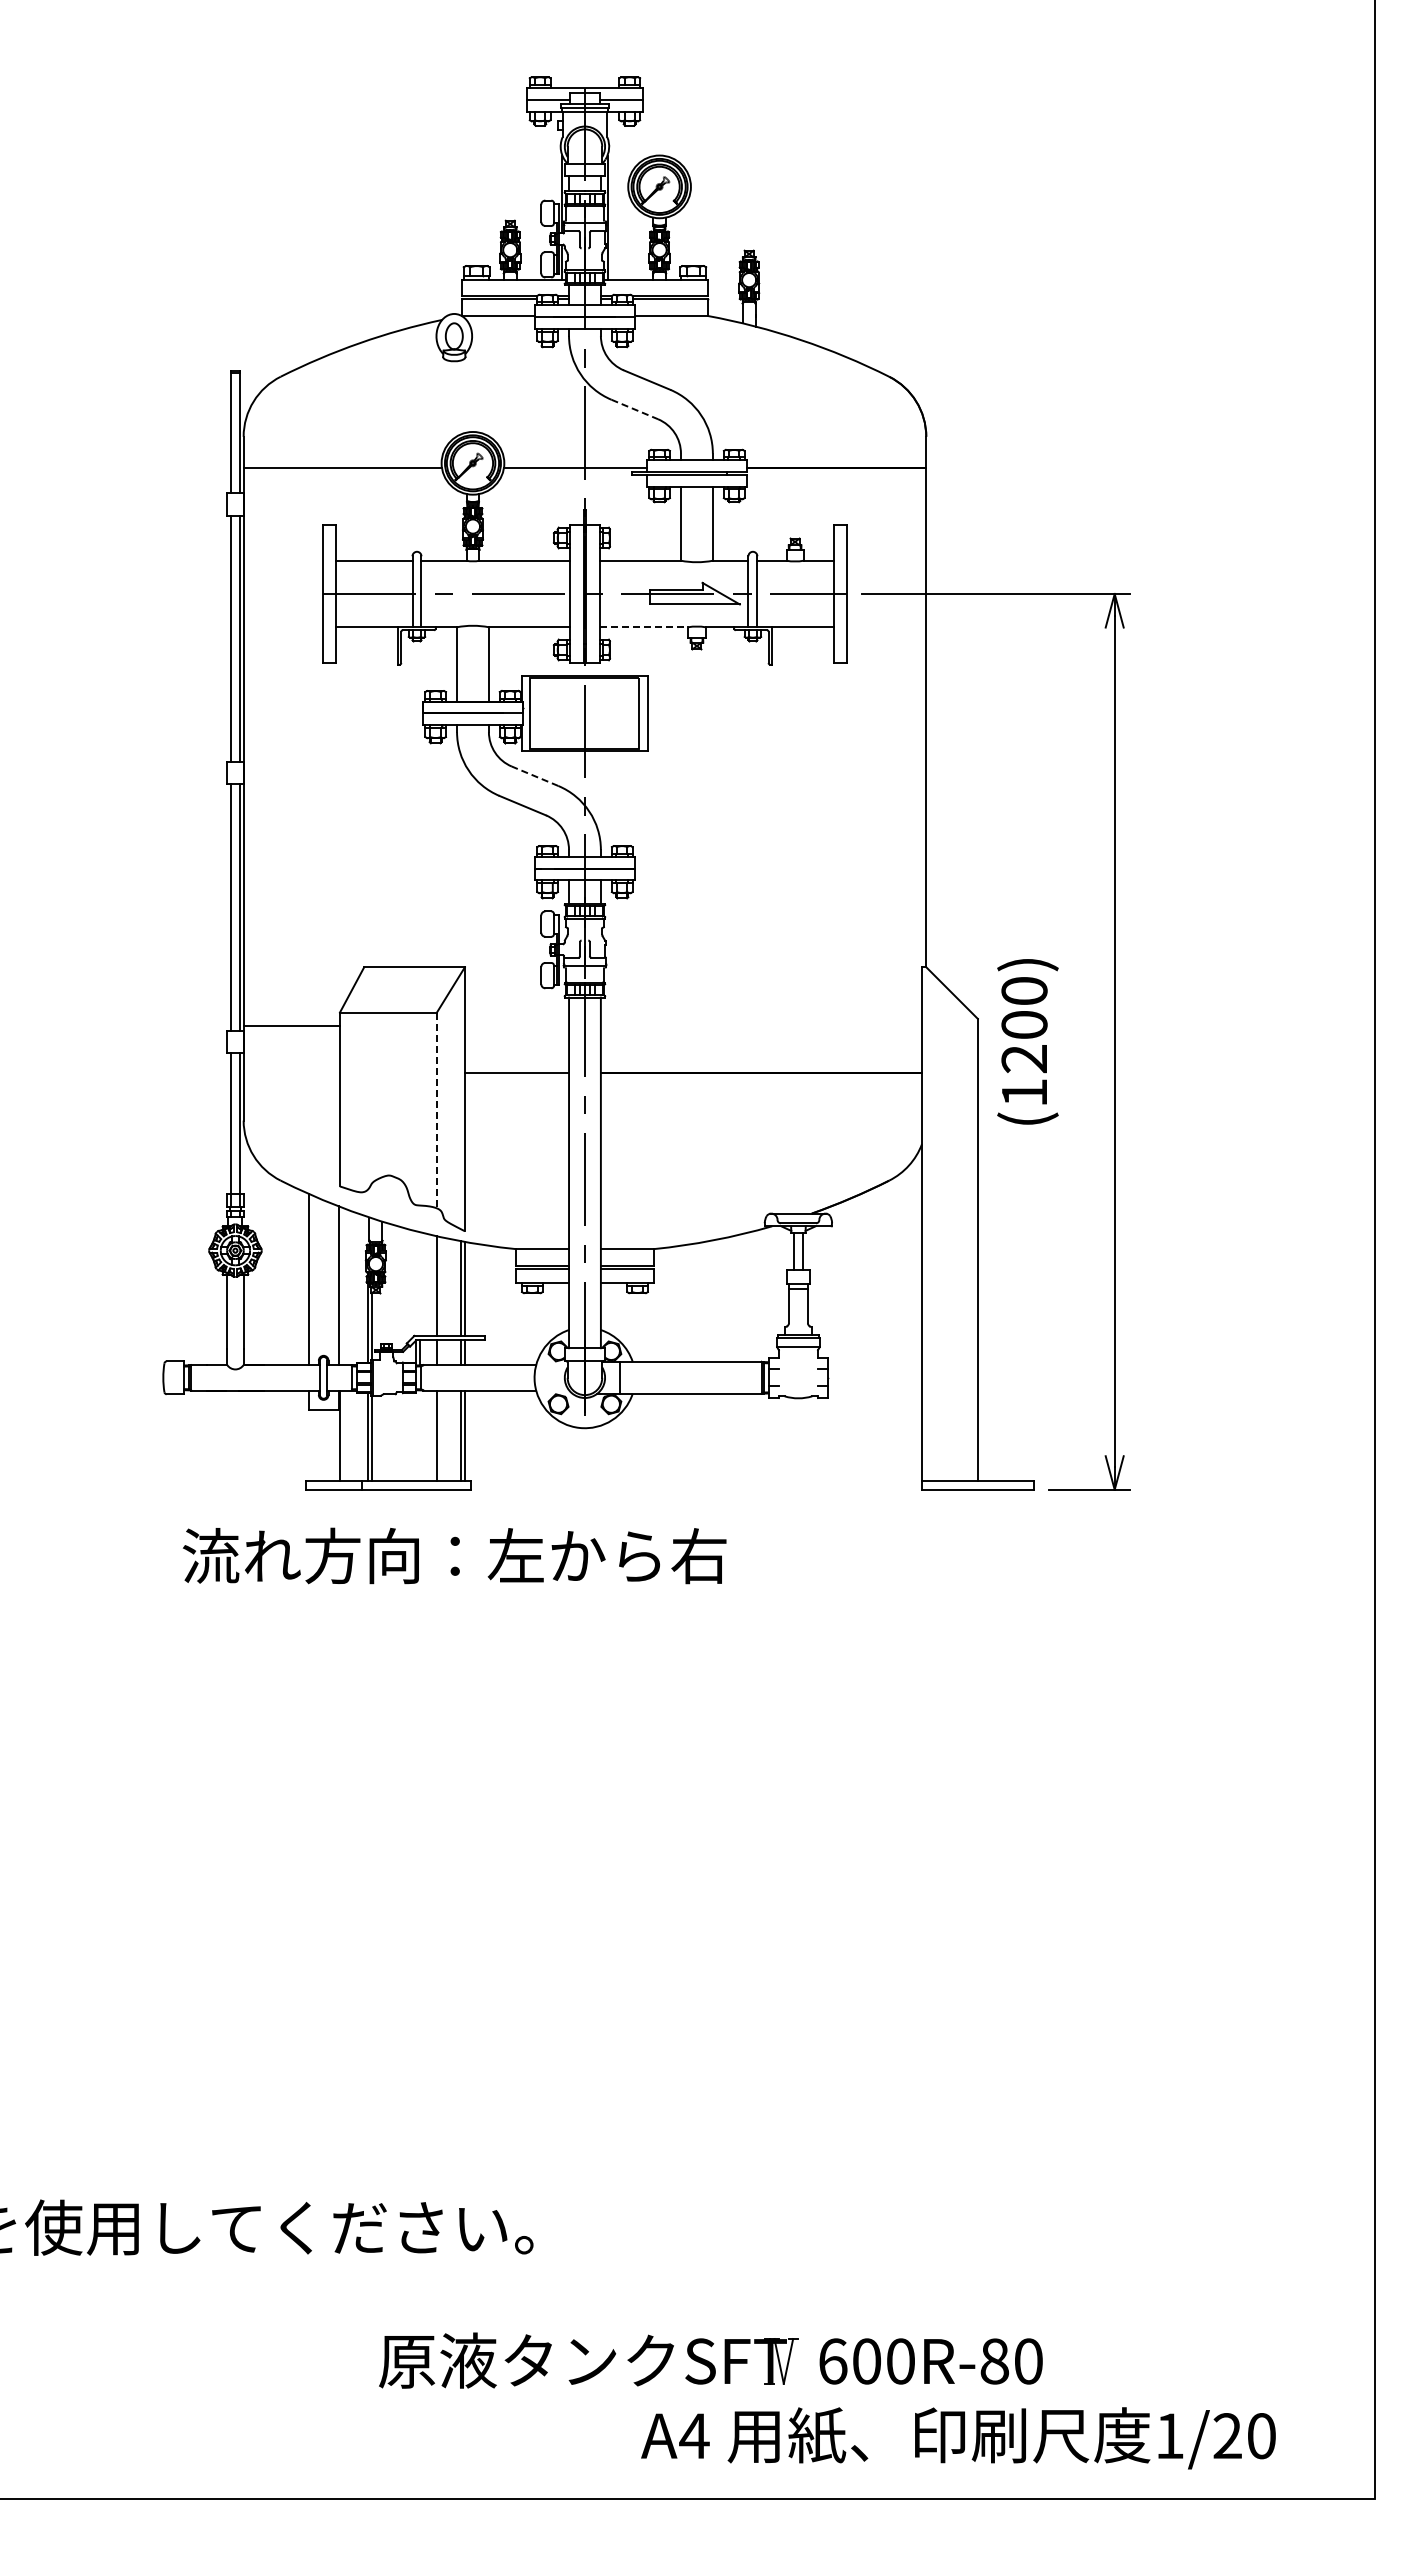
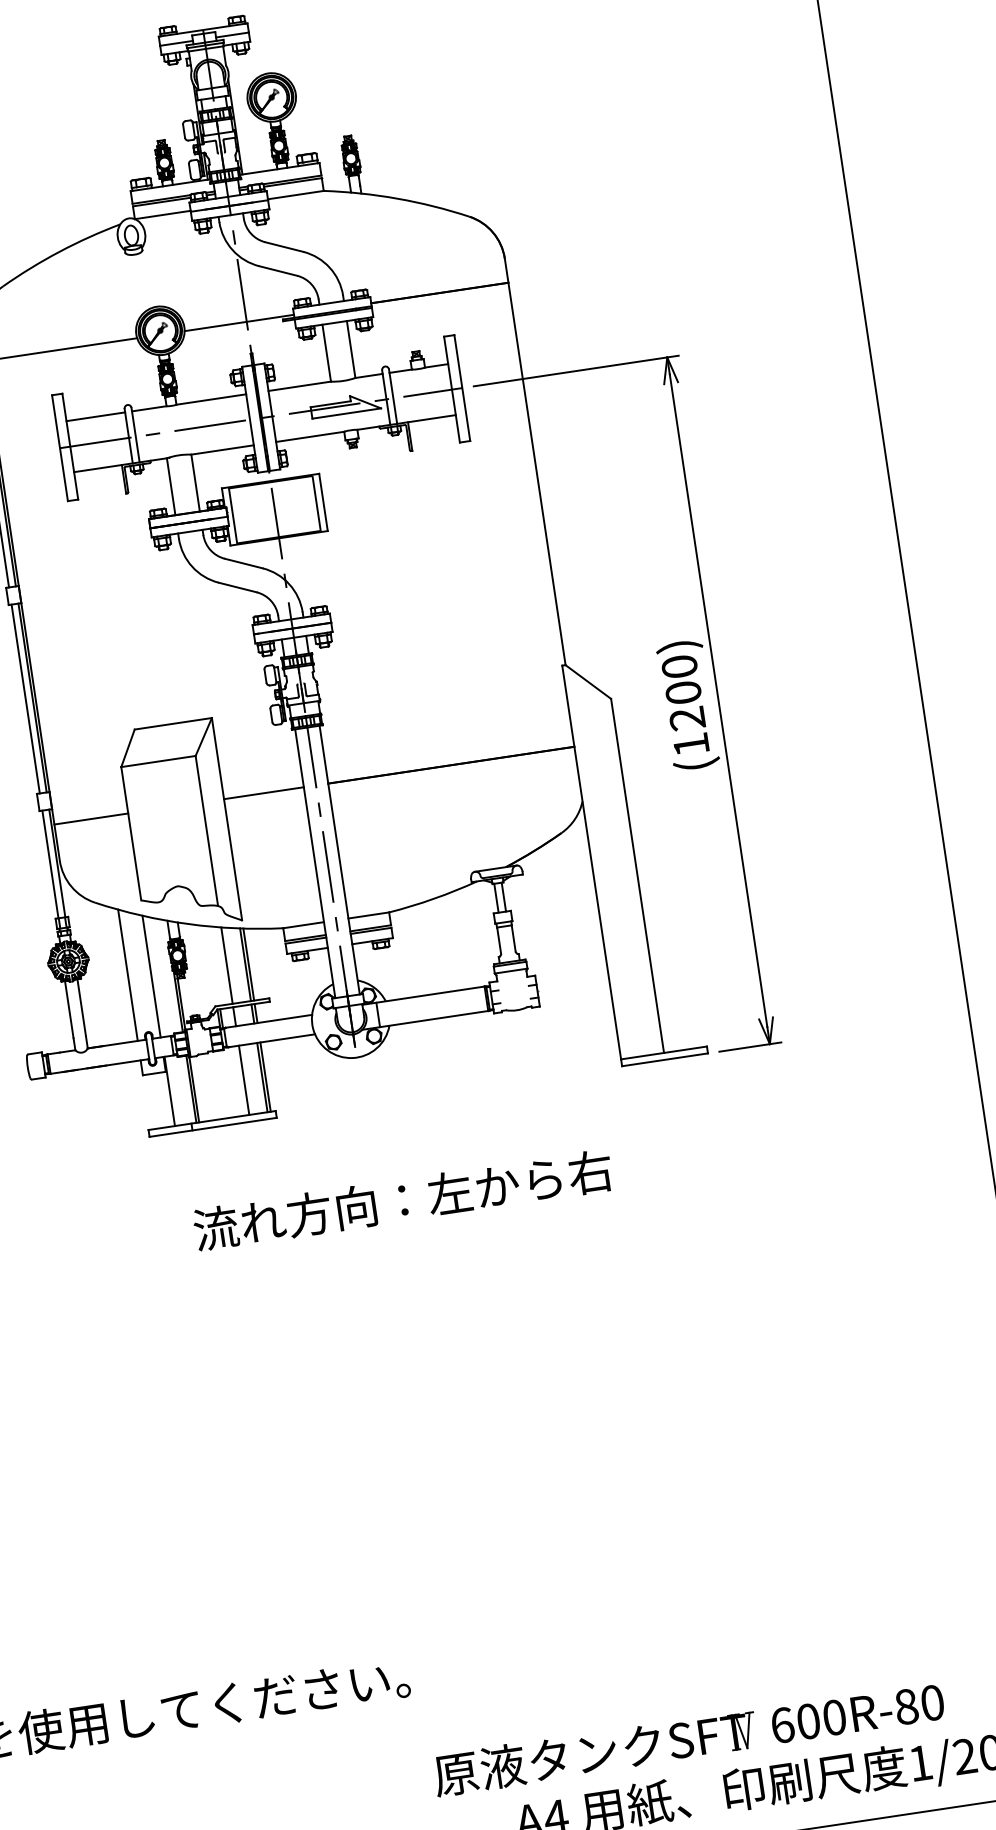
line: (635, 409) -> (278, 270), dashed -> solid
line: (644, 627) -> (310, 436), dashed -> solid
line: (534, 776) -> (243, 563), dashed -> solid
line: (291, 1026) -> (91, 819), moved
text: (1027, 1041) -> (687, 705), moved
line: (436, 1110) -> (206, 831), dashed -> solid
text: (454, 1555) -> (402, 1199), moved
part: (710, 2360) -> (688, 1738), moved

